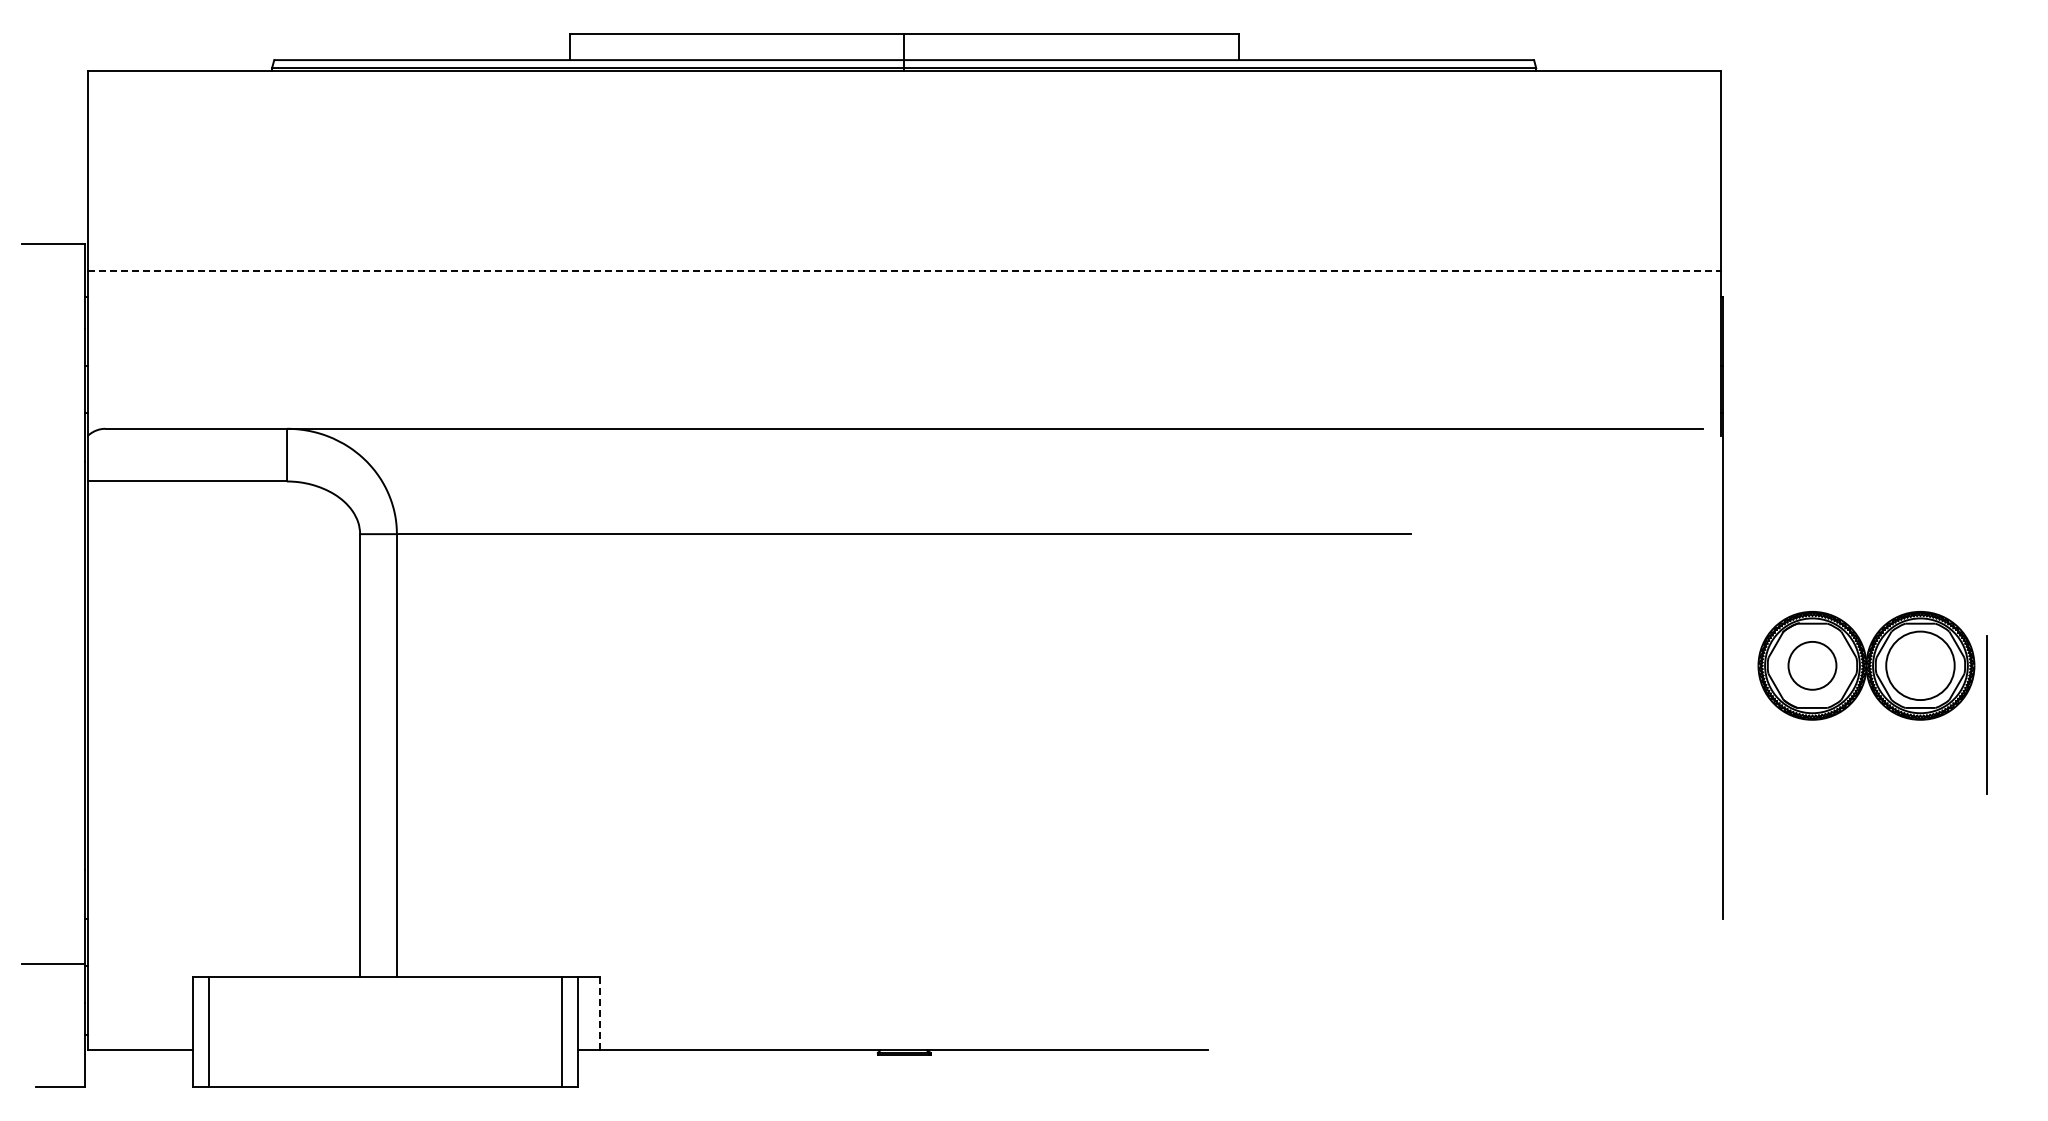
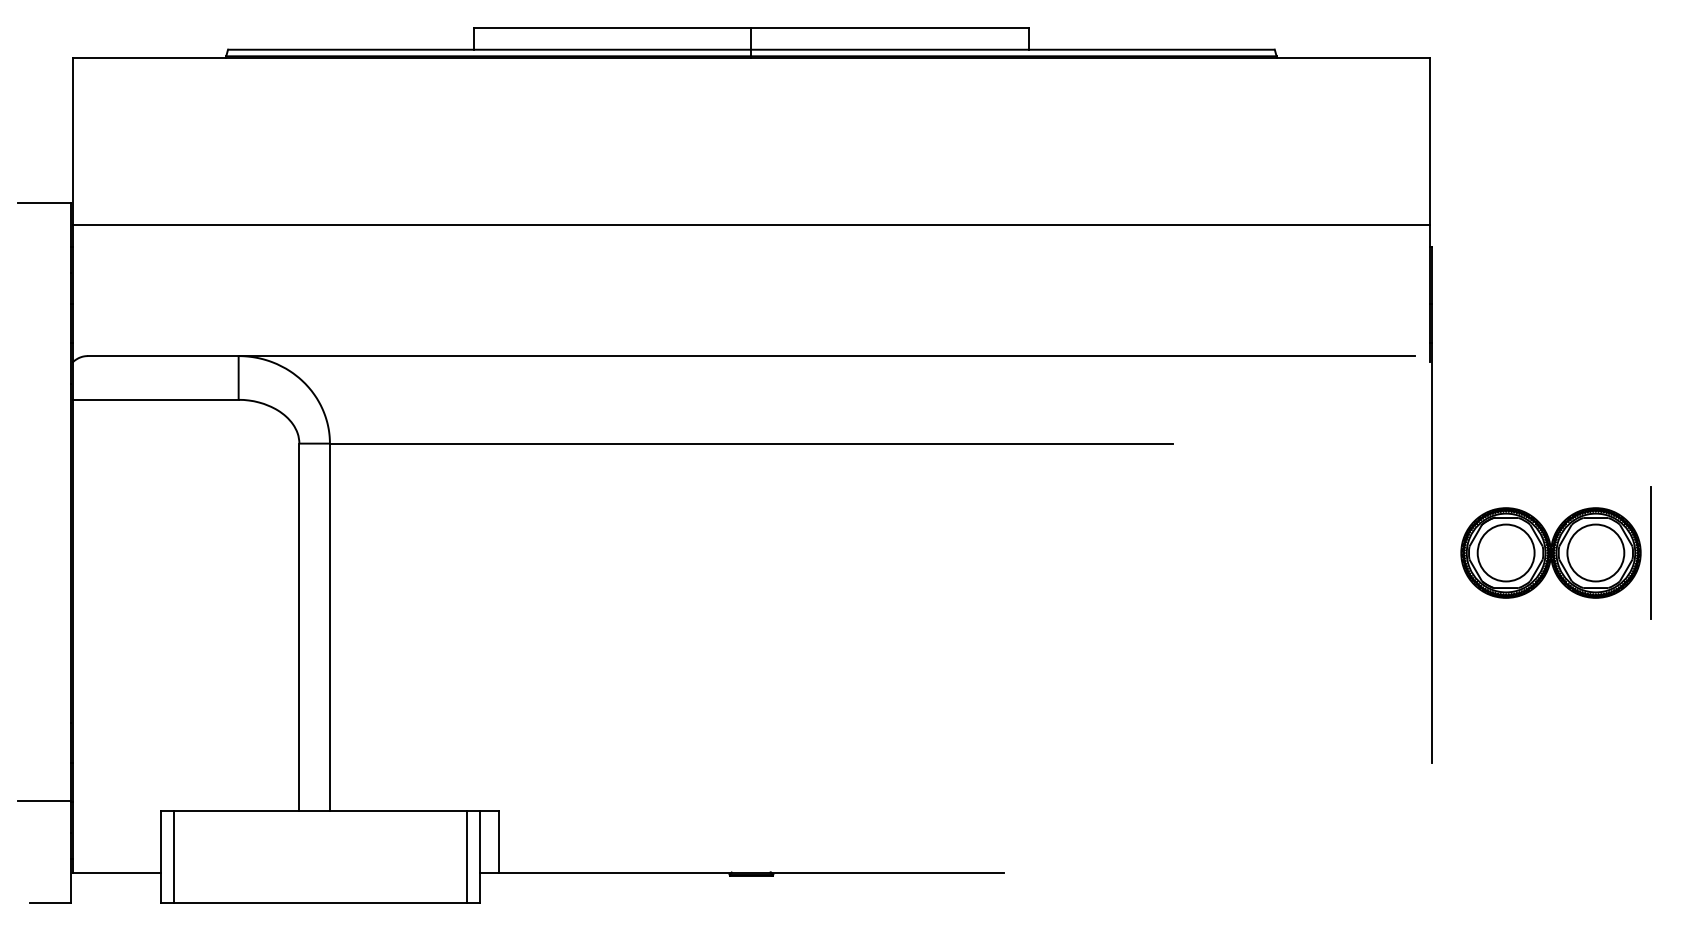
line: (904, 270) -> (751, 224), dashed -> solid
circle: (1812, 665) -> (1506, 552), size x1.43
line: (1986, 714) -> (1650, 552), moved
line: (600, 1013) -> (499, 841), dashed -> solid

